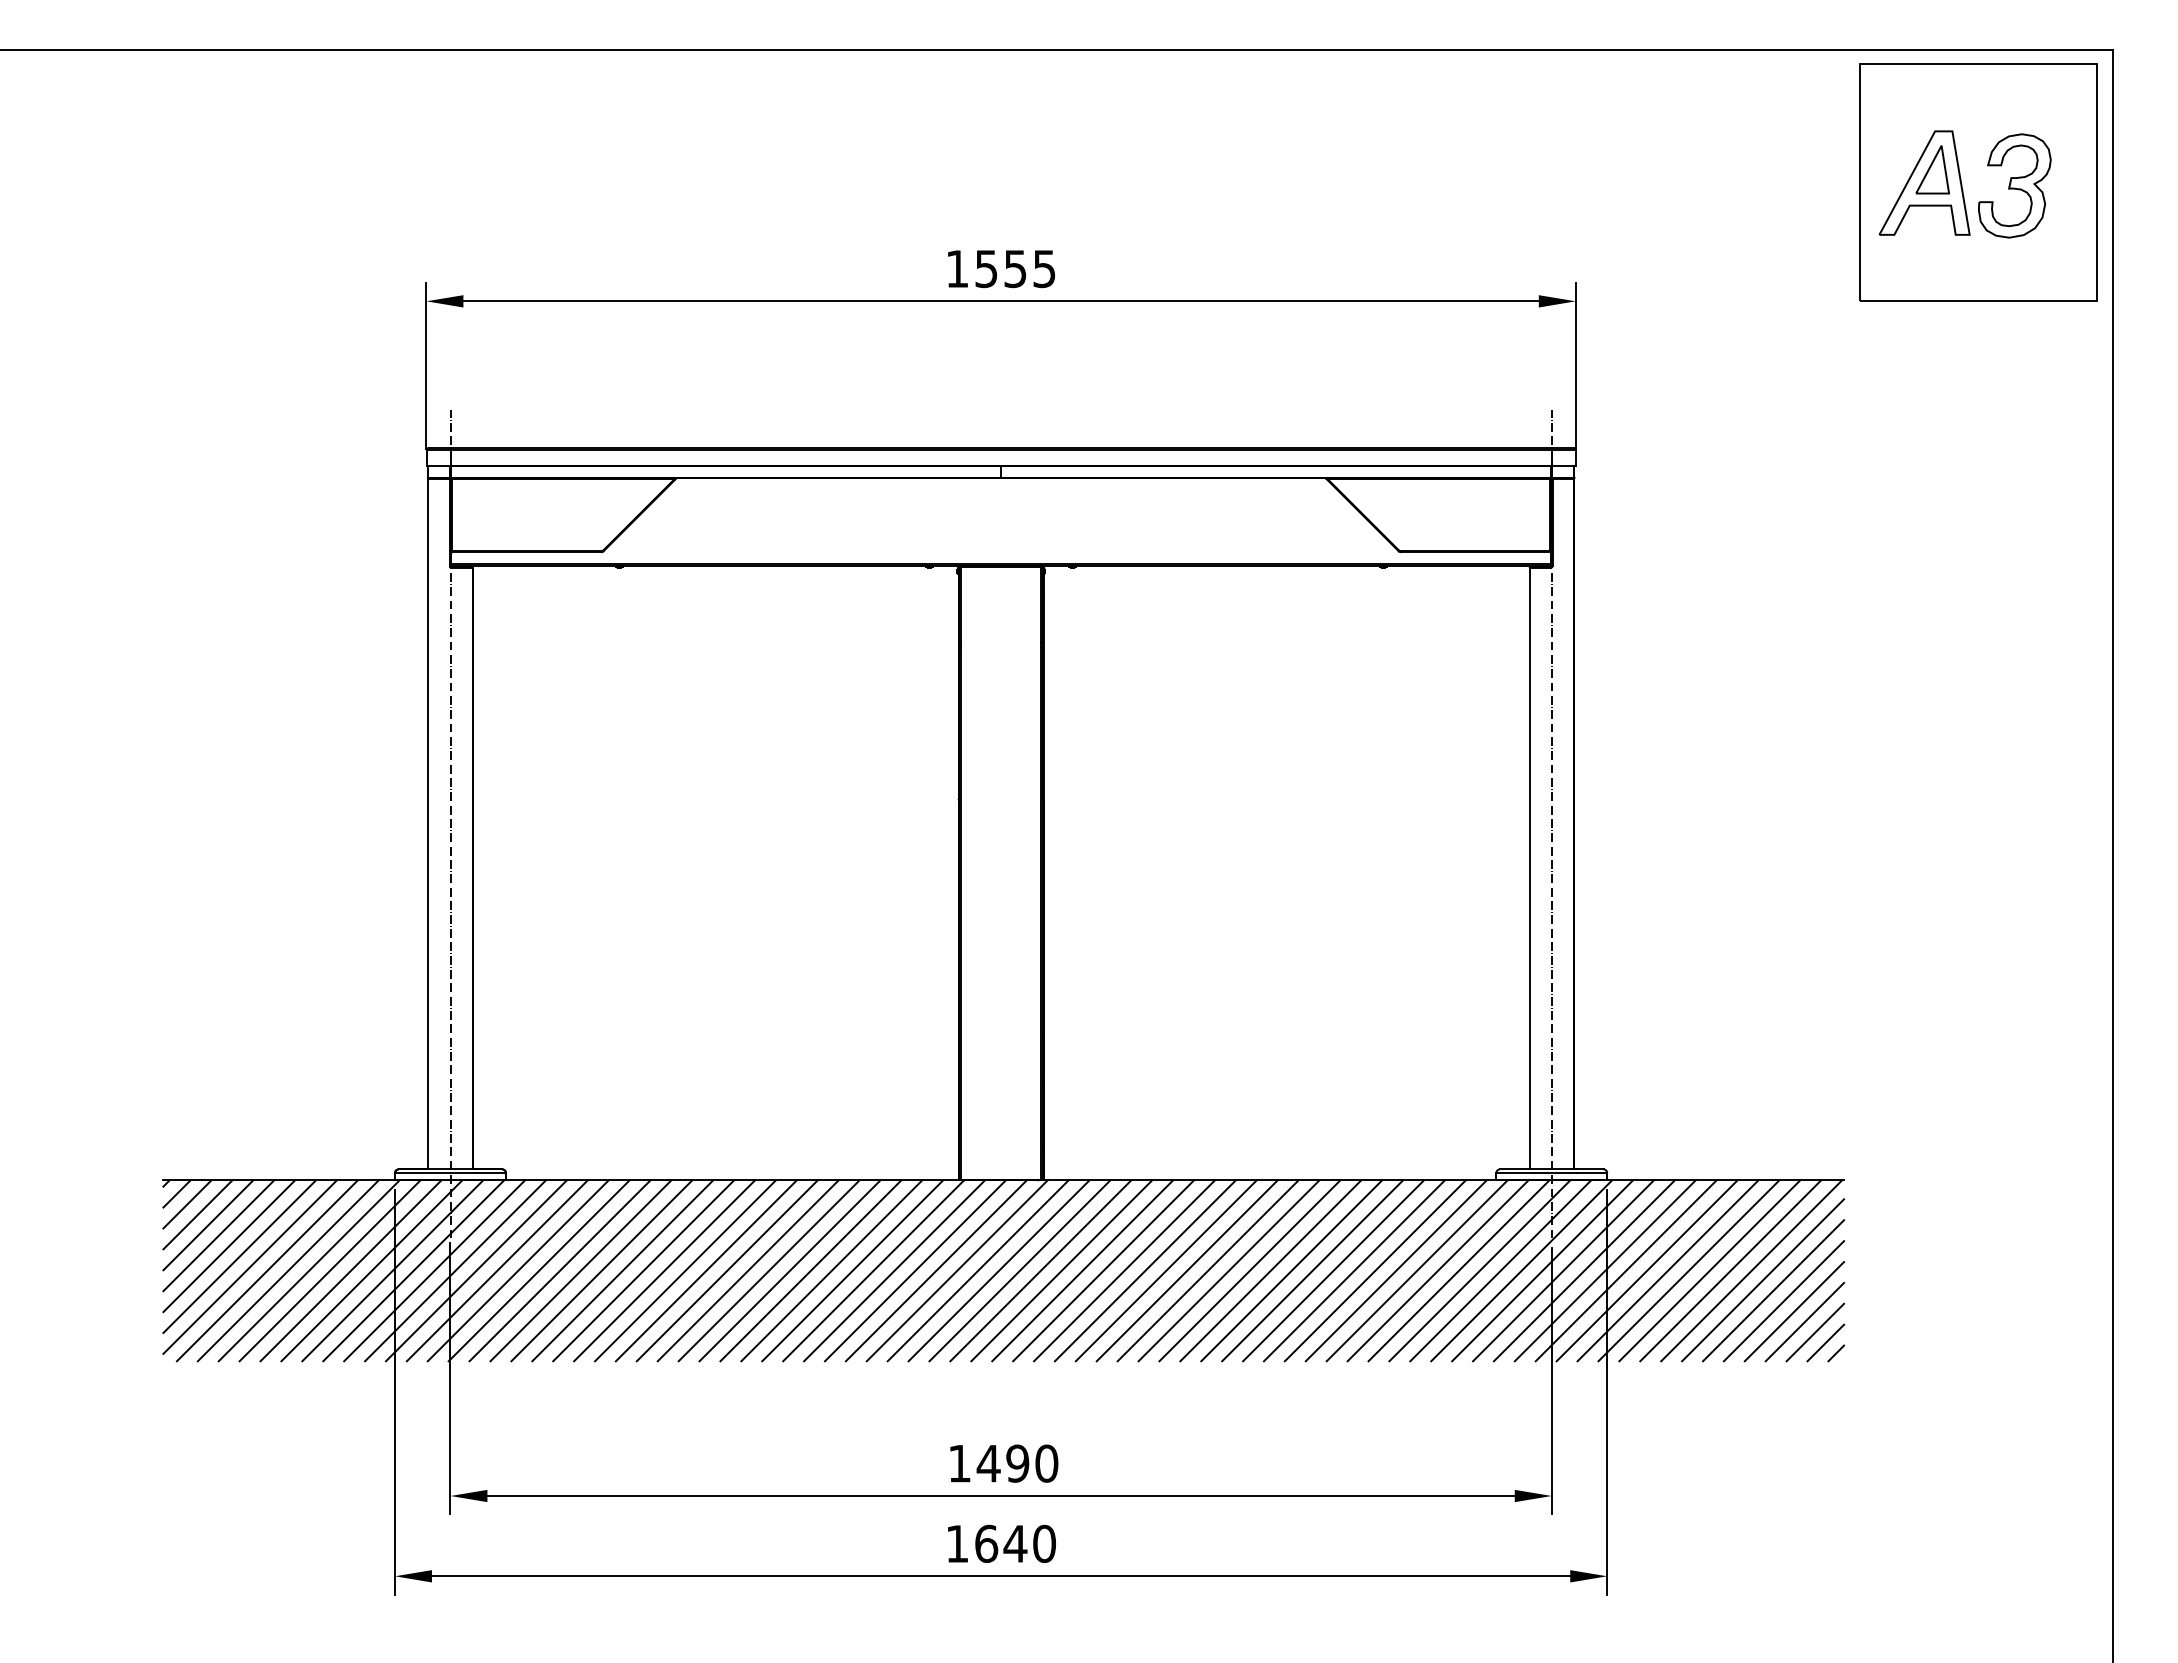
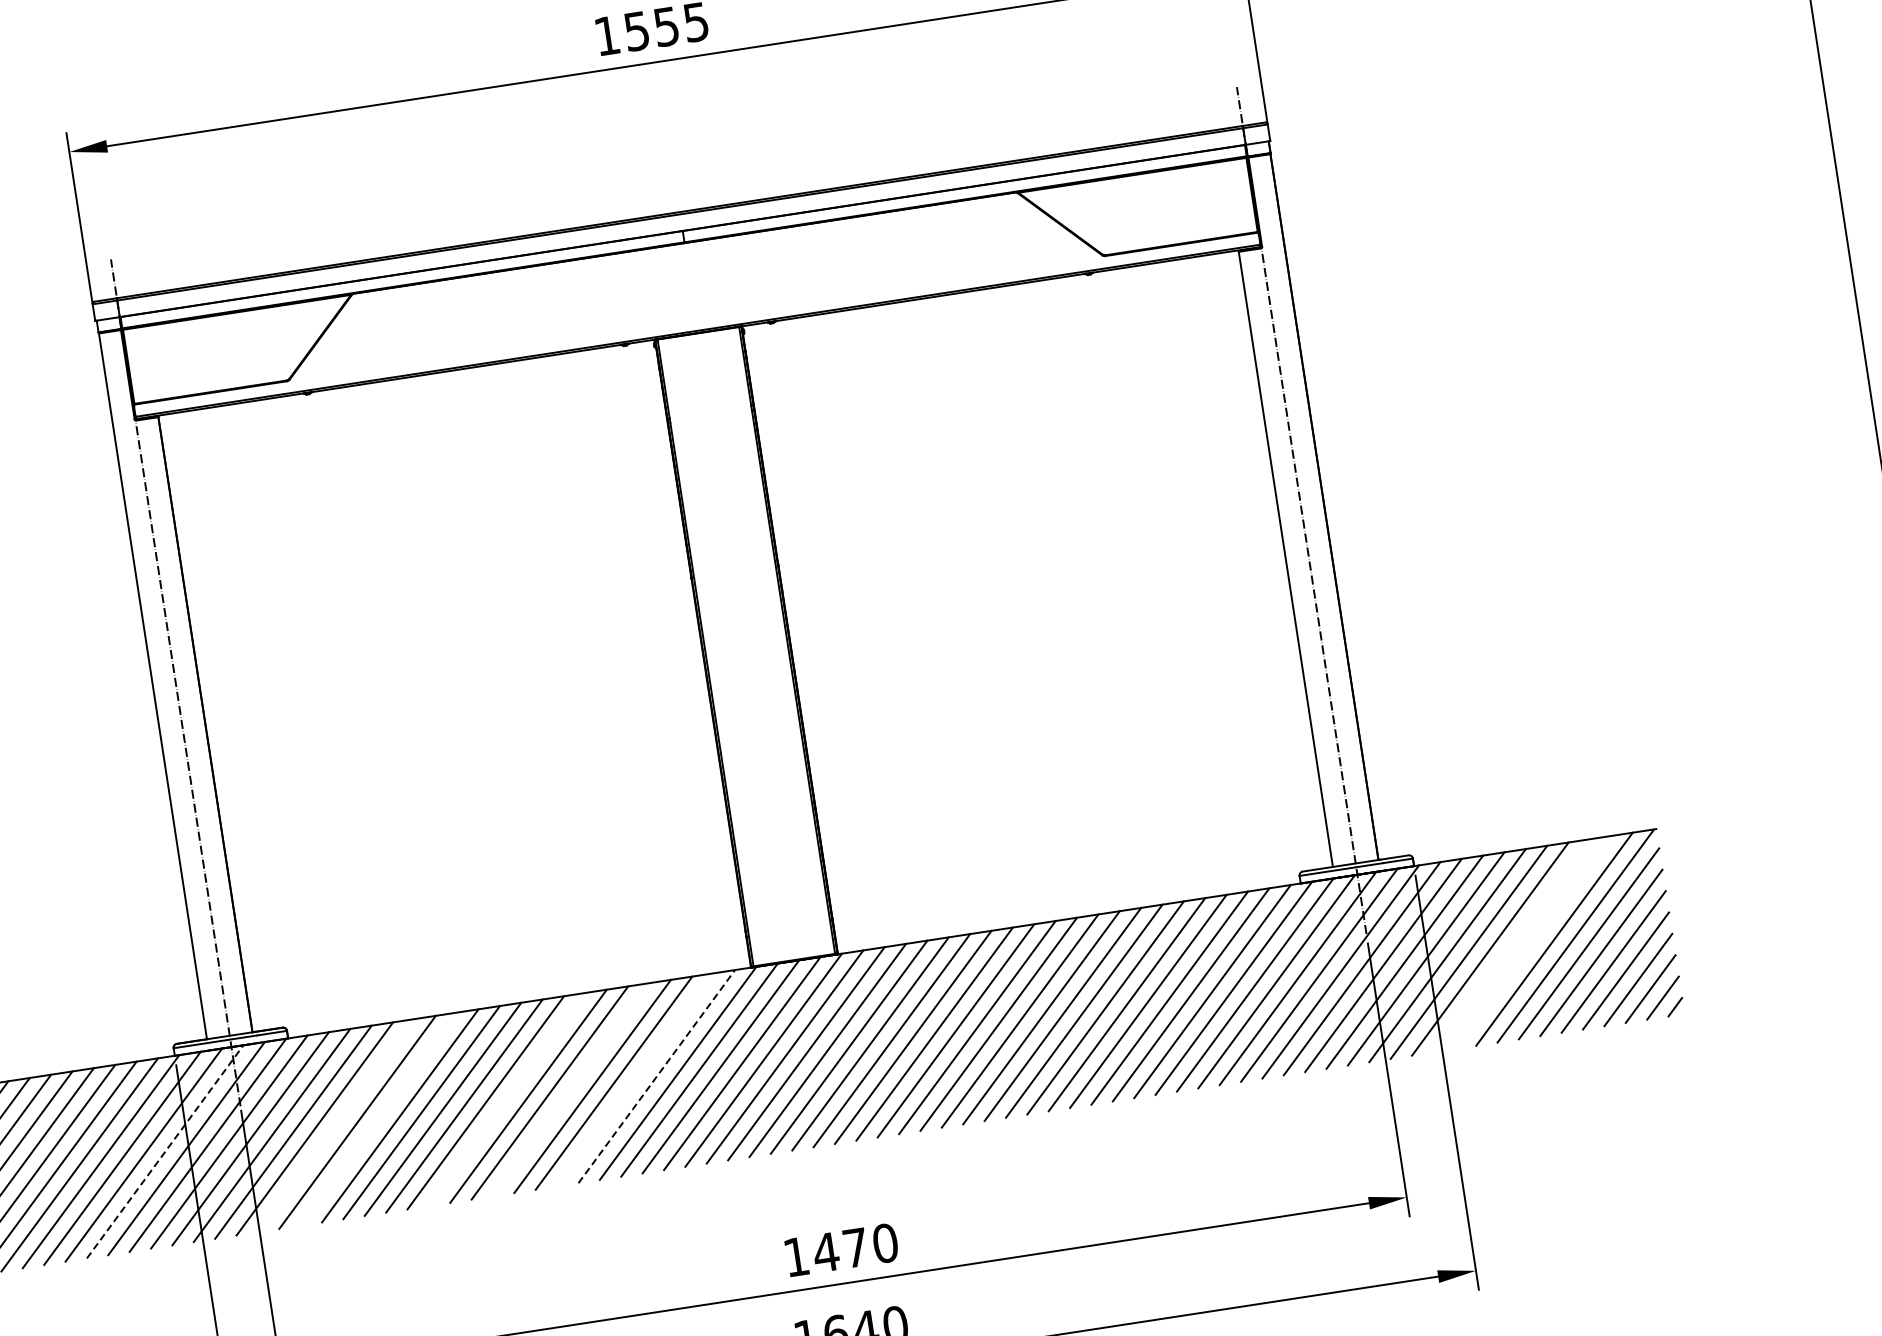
line: (371, 1270) -> (164, 1151), solid -> dashed
line: (538, 1270) -> (335, 1125), removed
line: (580, 1270) -> (378, 1118), removed
line: (705, 1270) -> (506, 1099), removed
line: (768, 1270) -> (570, 1089), removed
line: (831, 1270) -> (635, 1079), removed
line: (852, 1270) -> (656, 1076), solid -> dashed
line: (1688, 1270) -> (1511, 945), removed
line: (1709, 1270) -> (1532, 942), removed
text: (1017, 1463) -> (855, 1247), 1490 -> 1470

